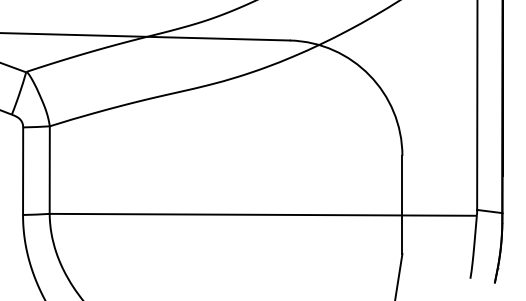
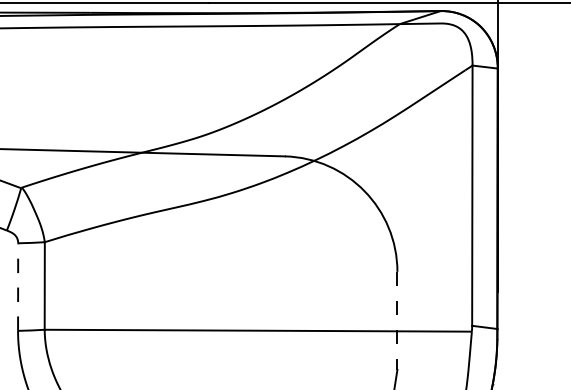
line: (23, 171) -> (18, 287), solid -> dashed
line: (402, 205) -> (397, 321), solid -> dashed

